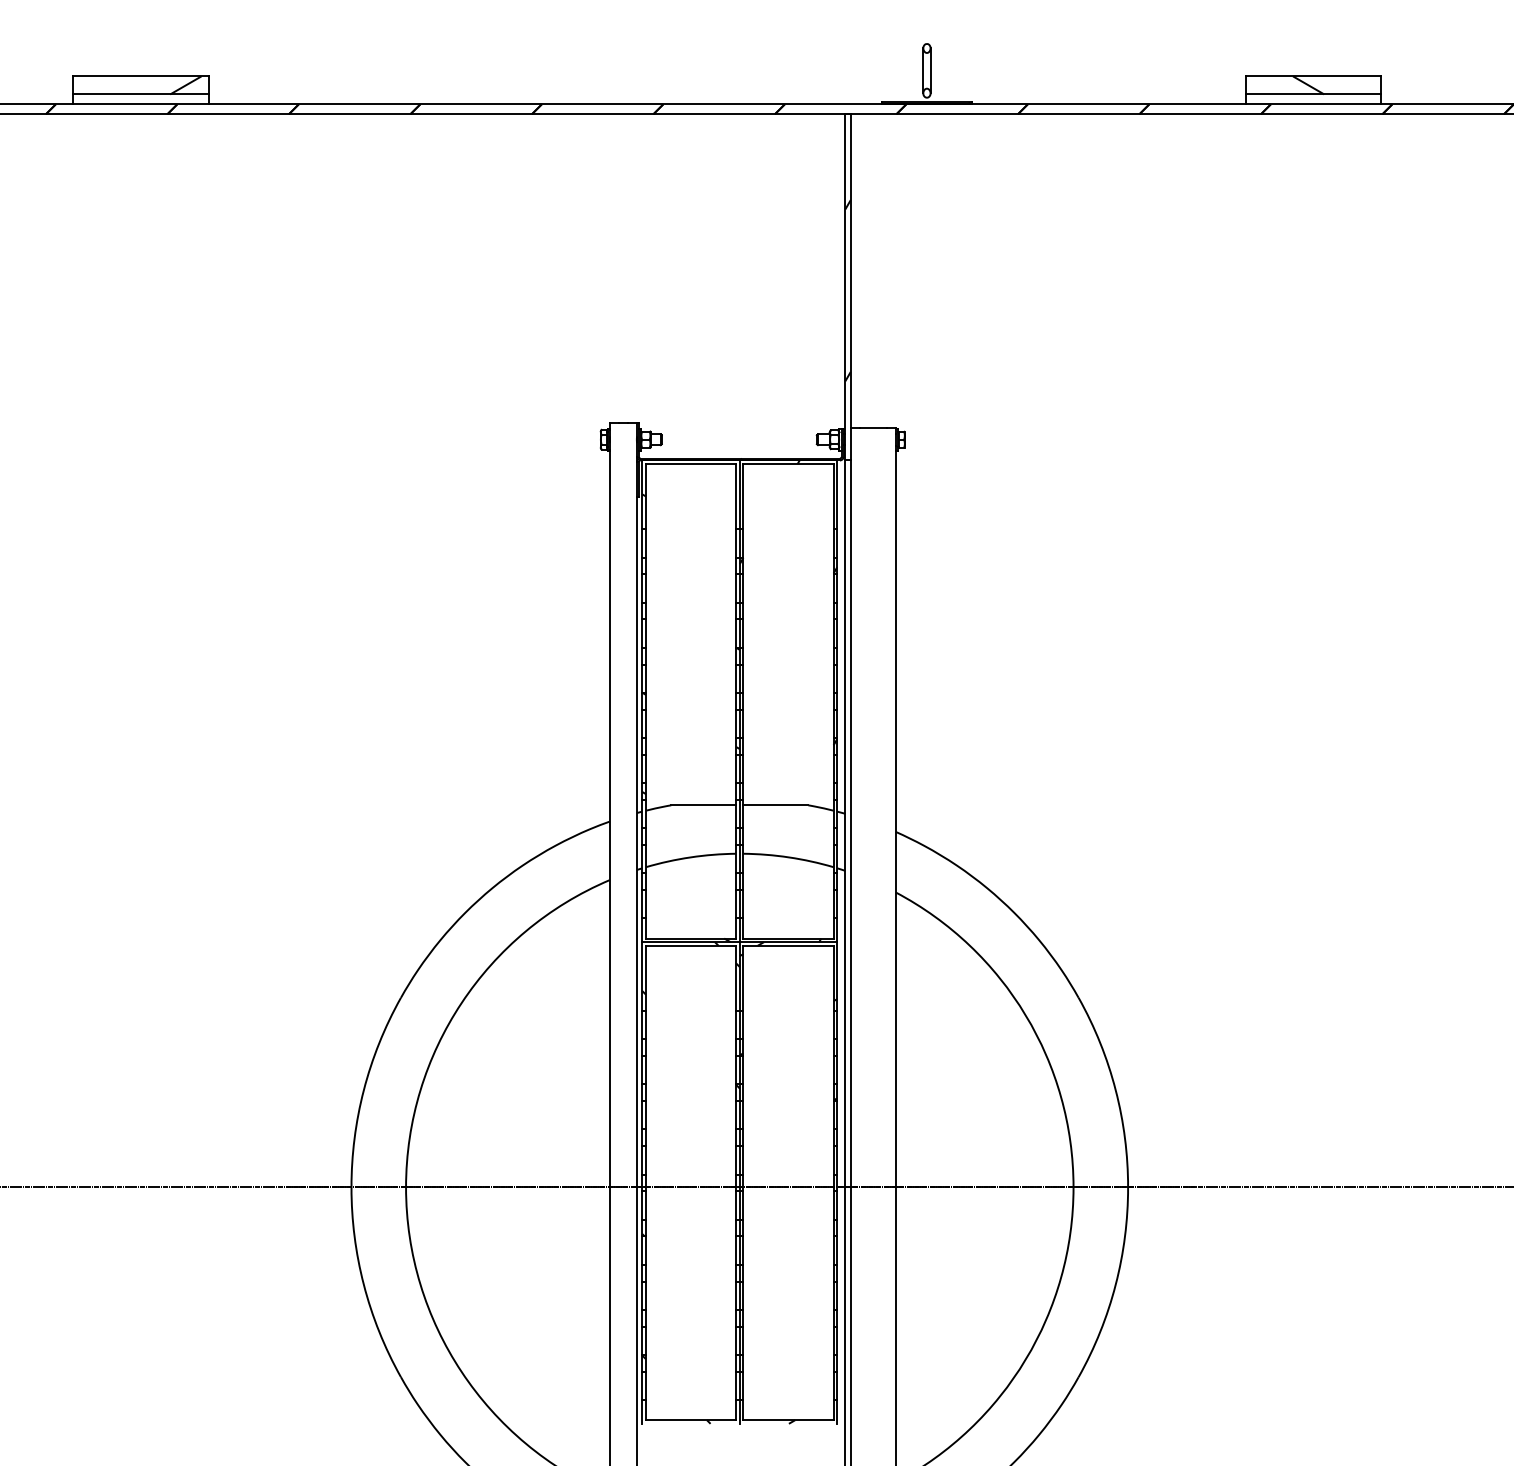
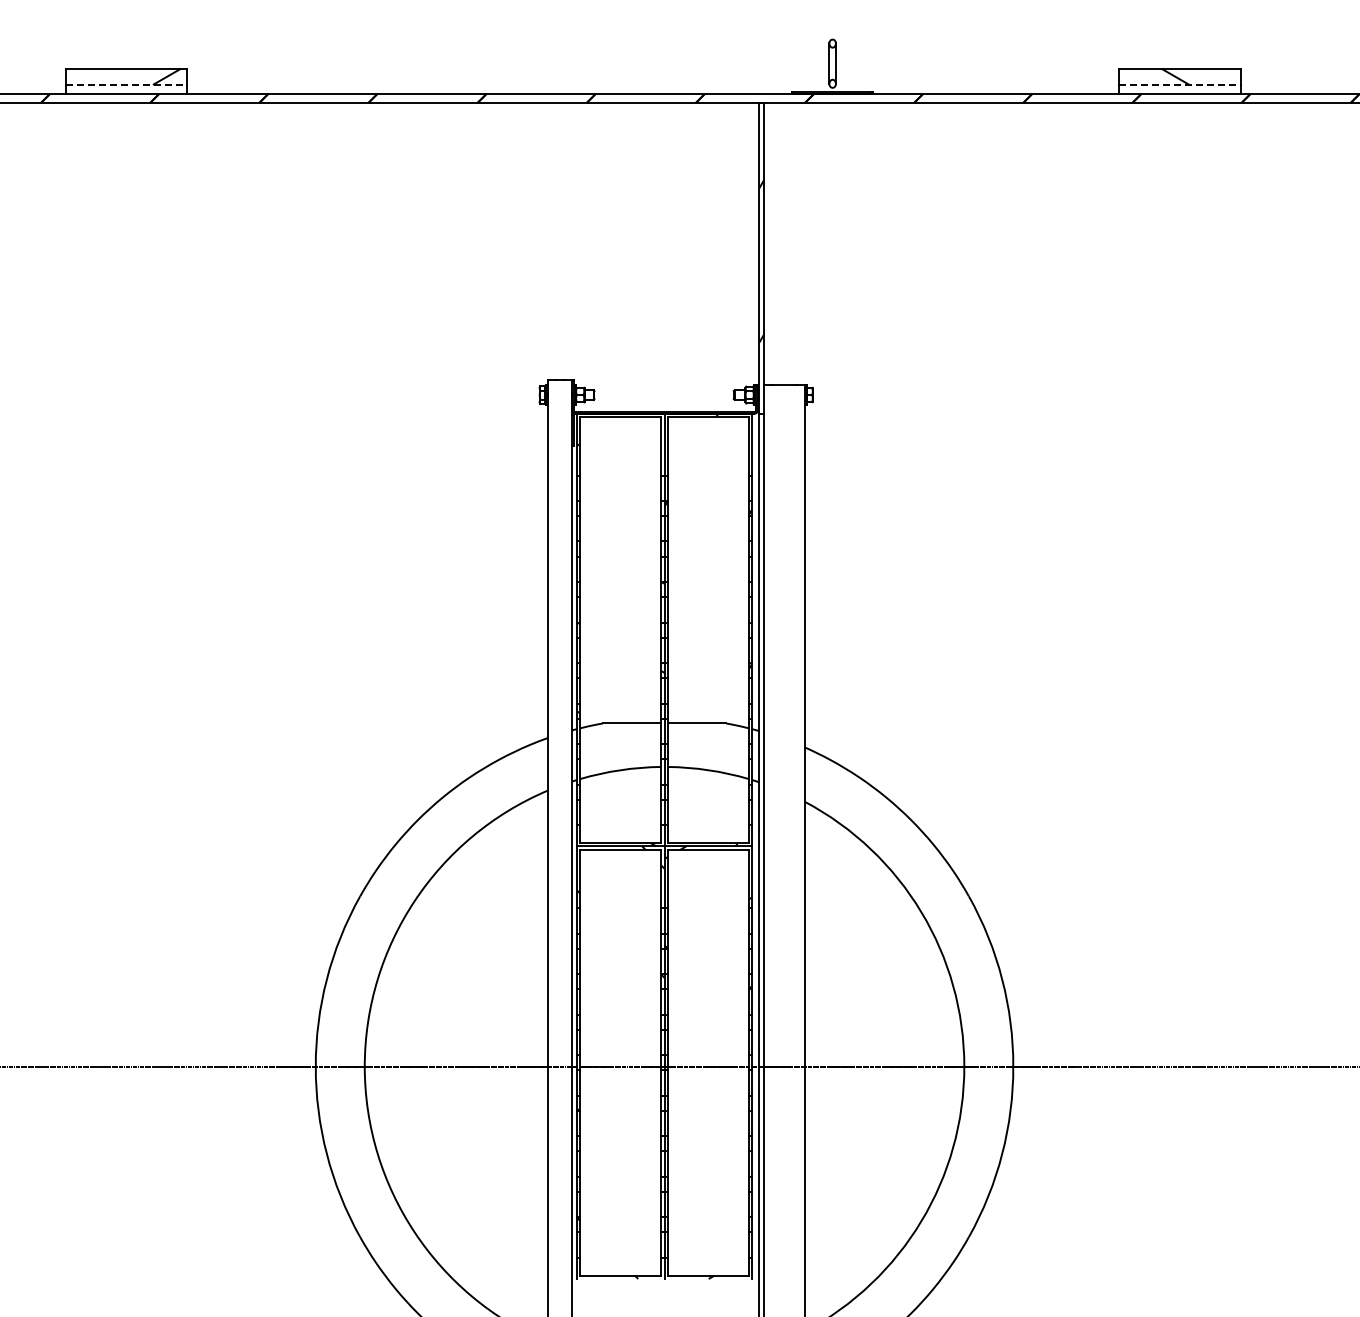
line: (140, 93) -> (126, 84), solid -> dashed
line: (1313, 93) -> (1179, 84), solid -> dashed

